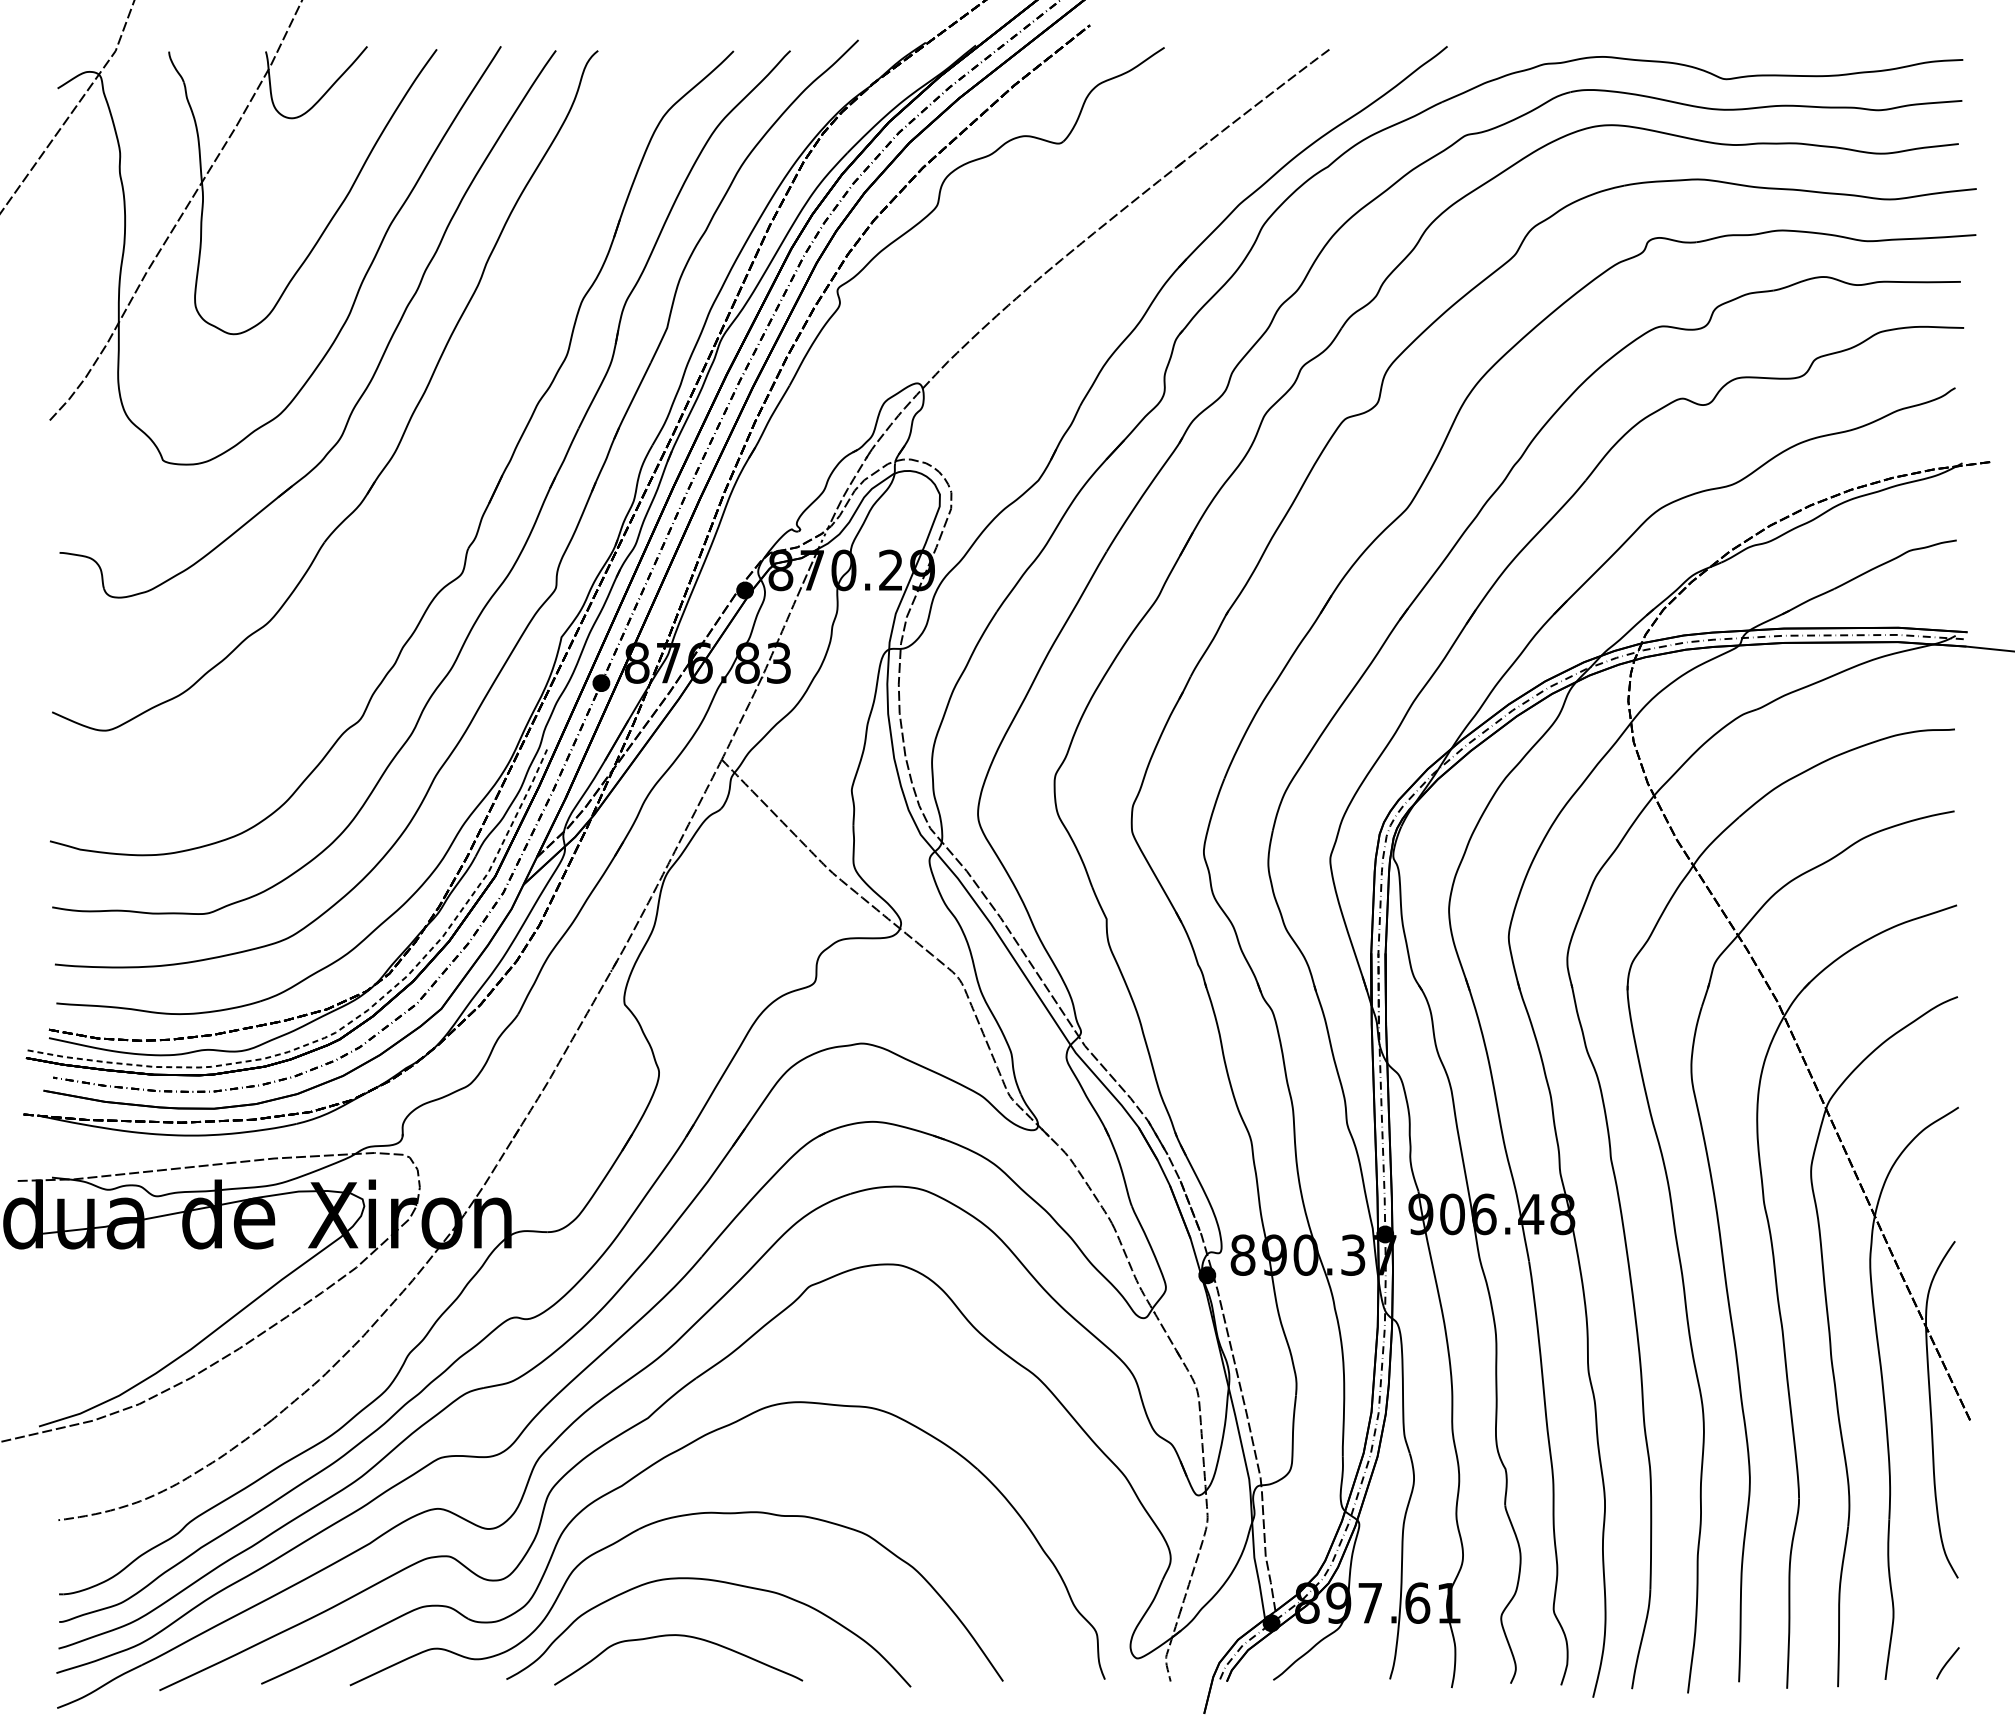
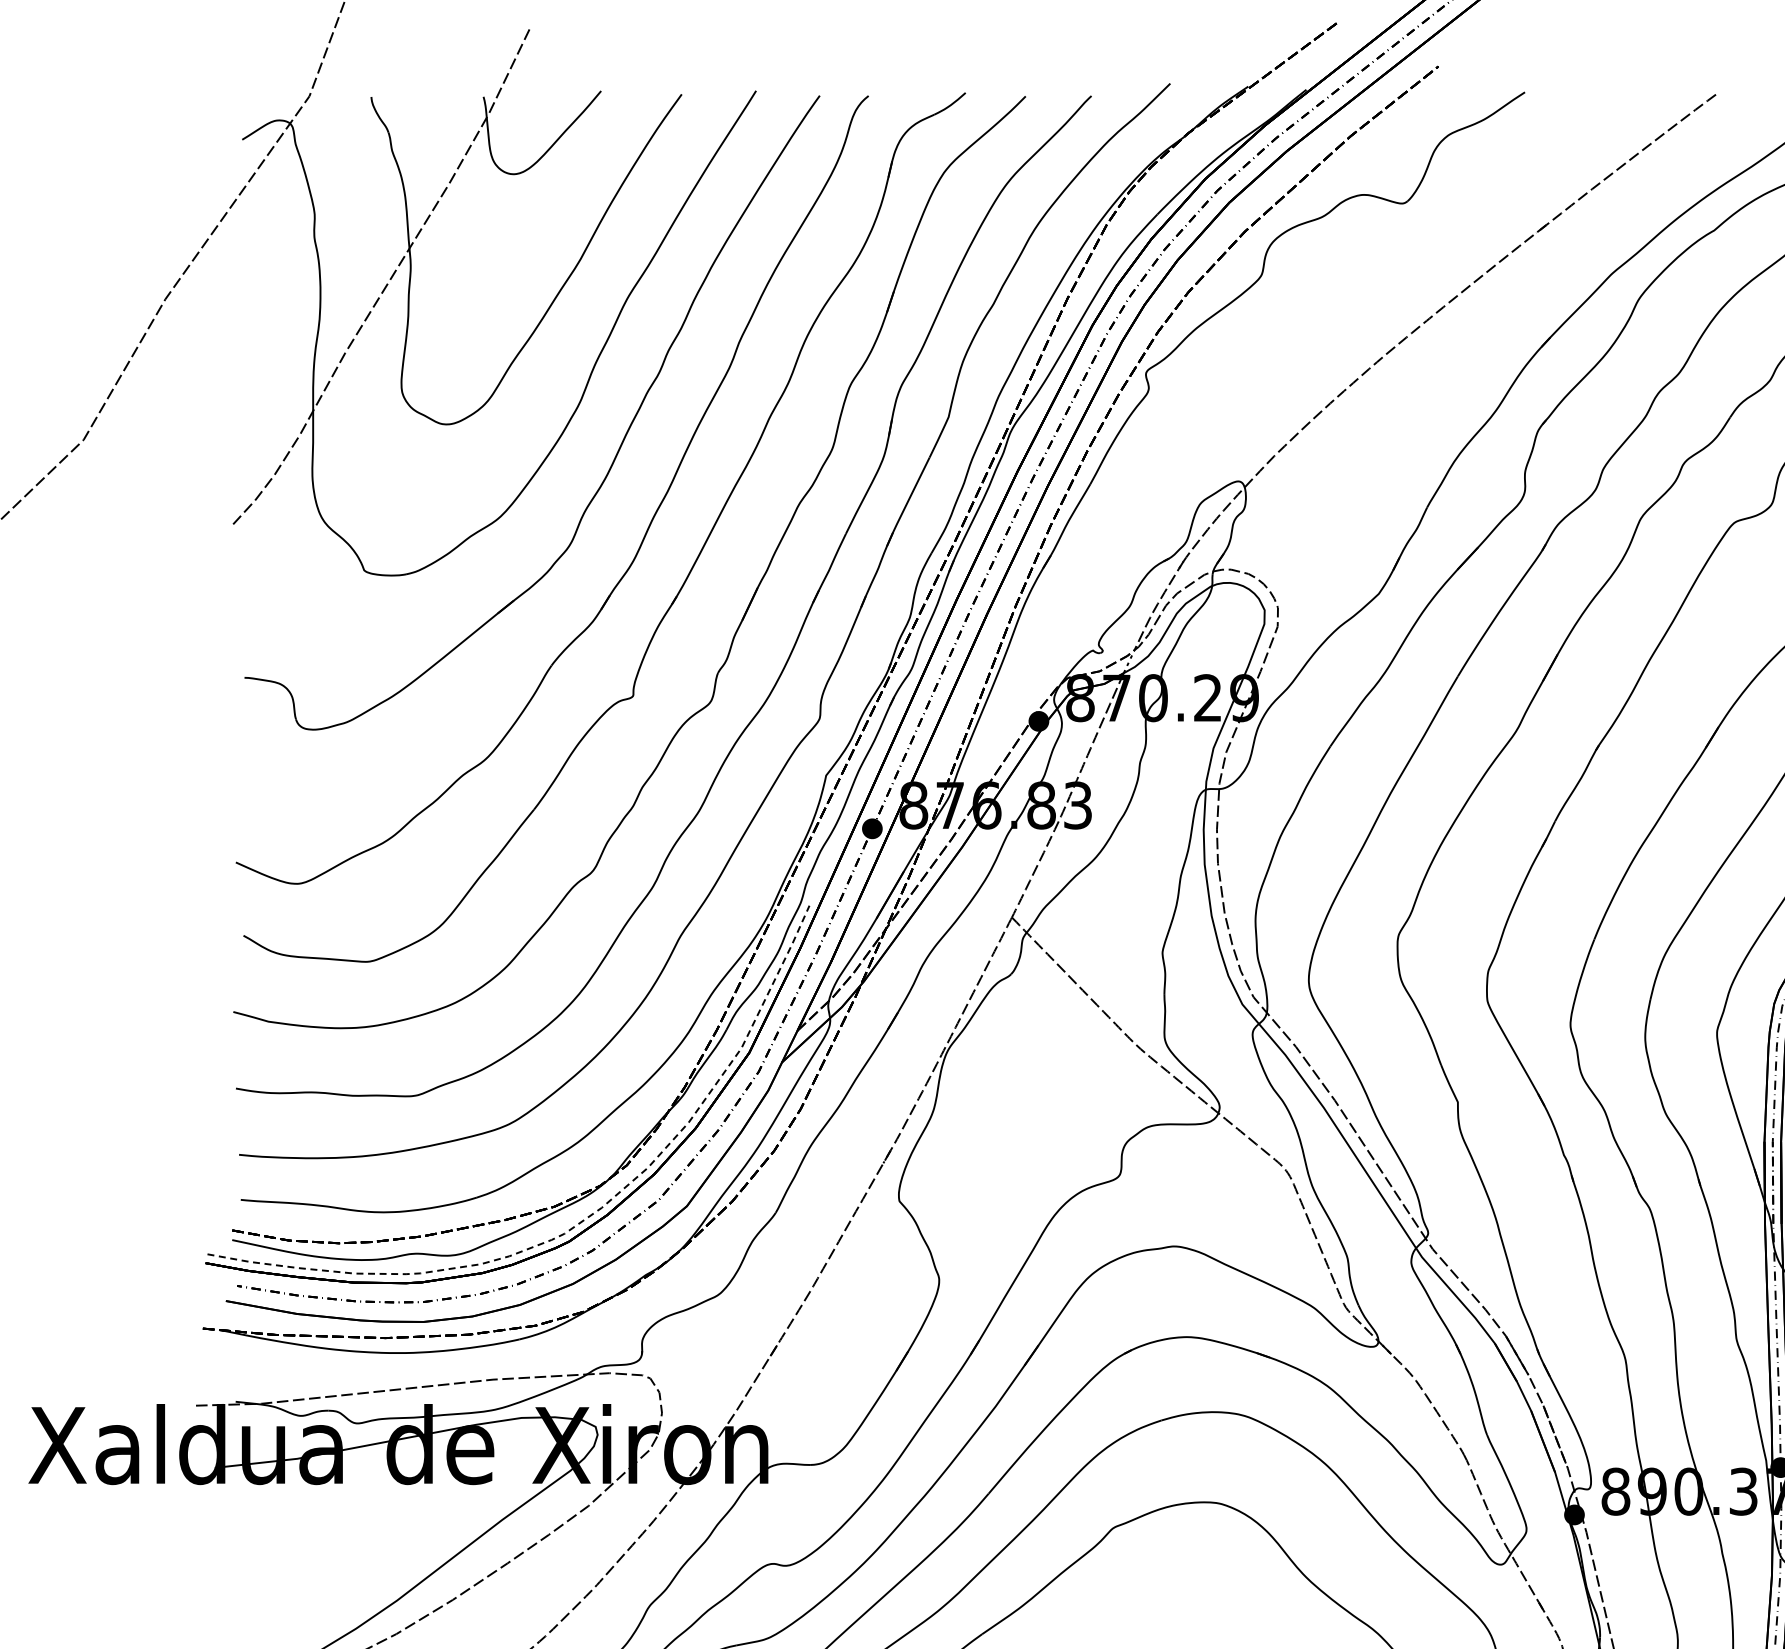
part: (444, 458) -> (690, 568), added

